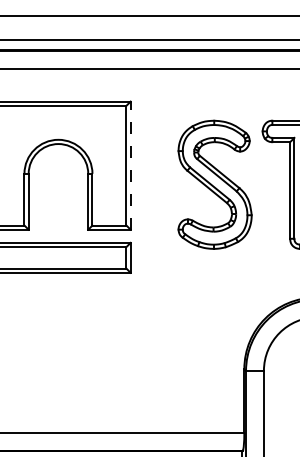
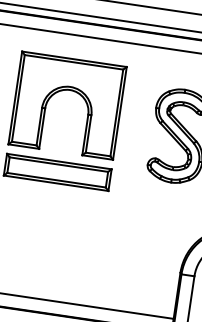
line: (130, 165) -> (119, 113), dashed -> solid

